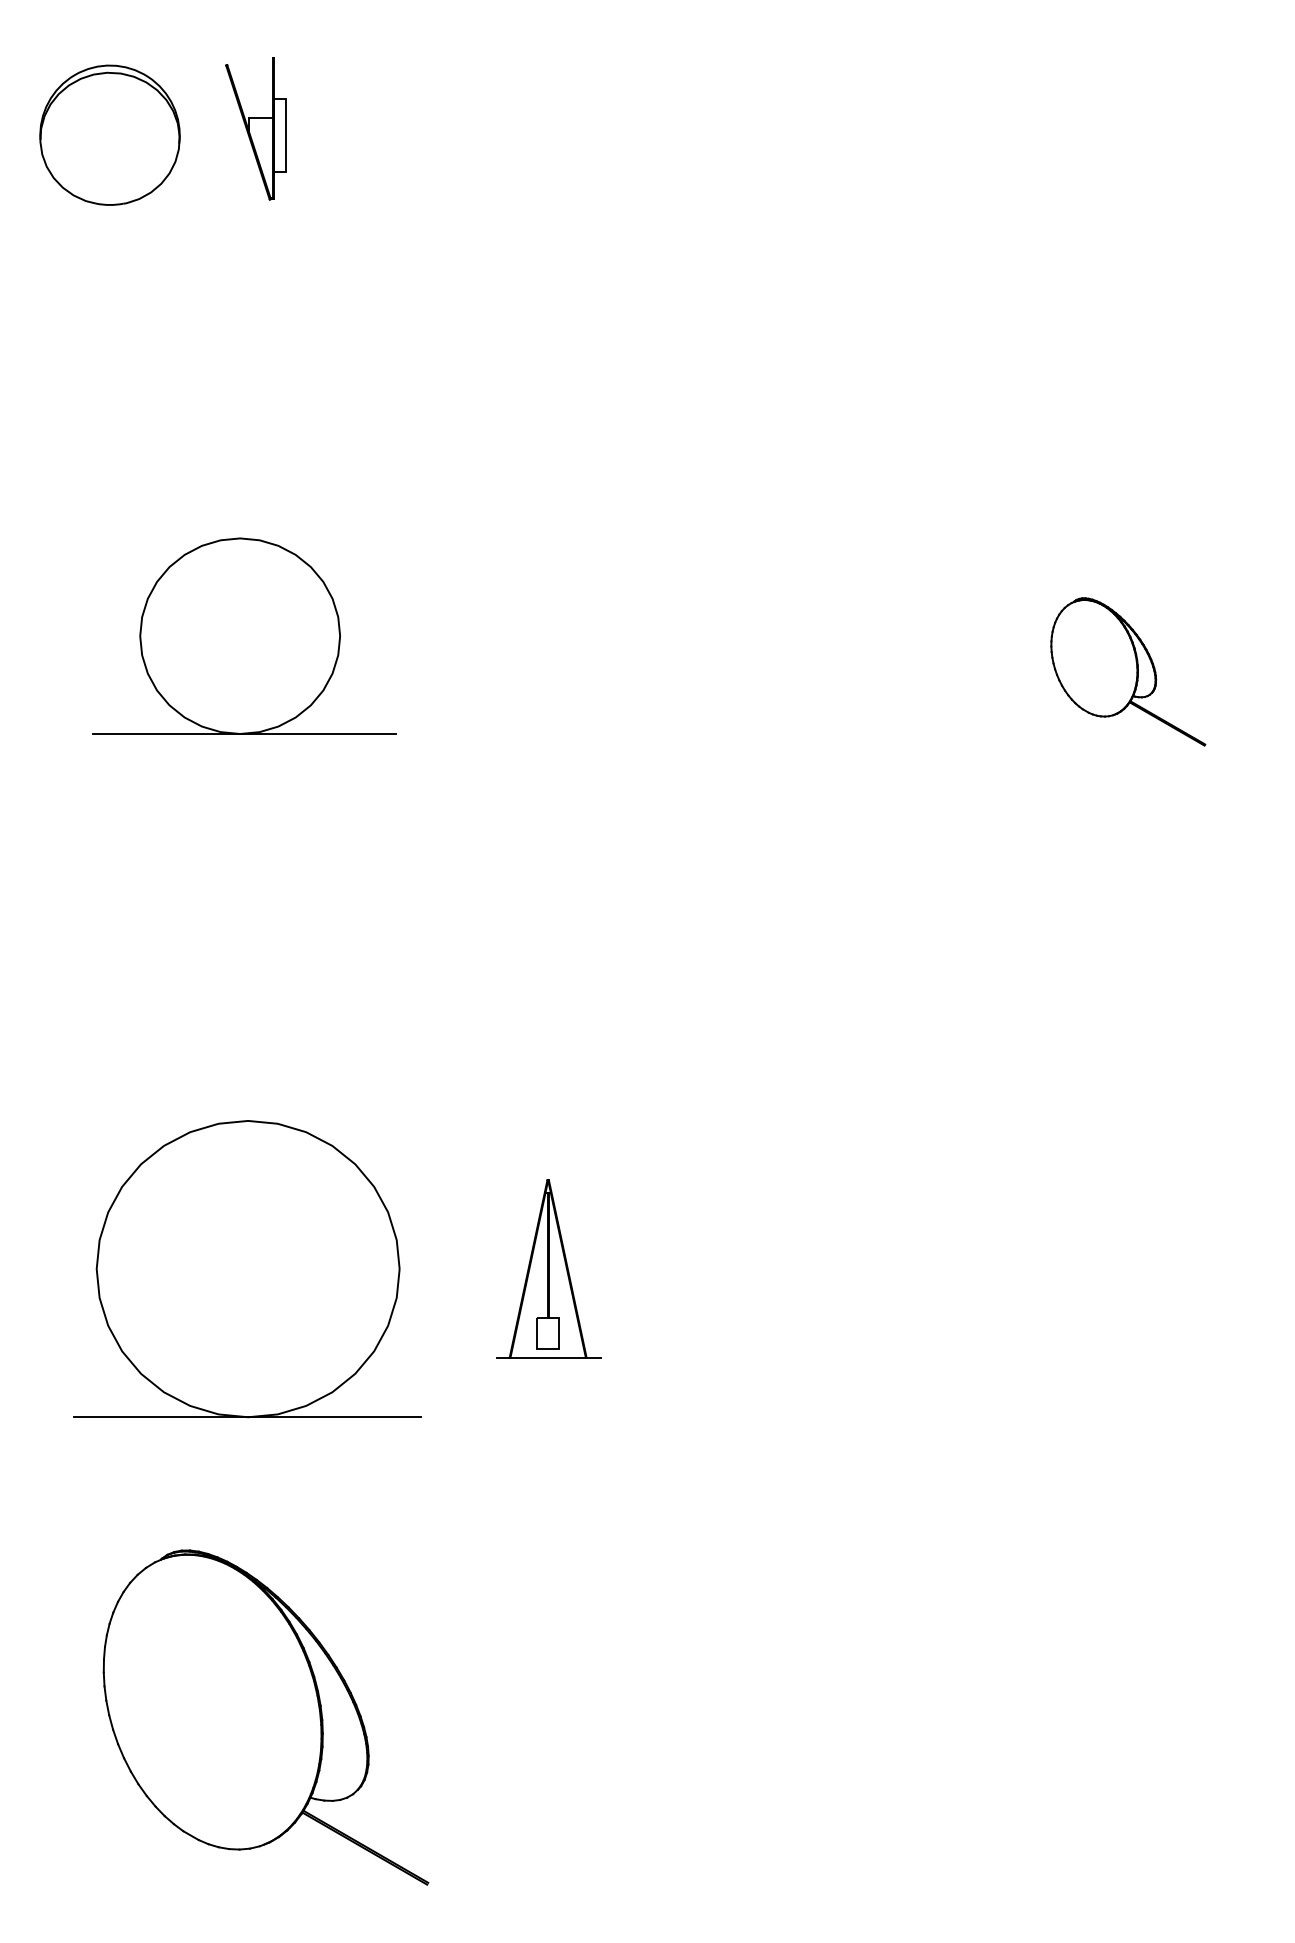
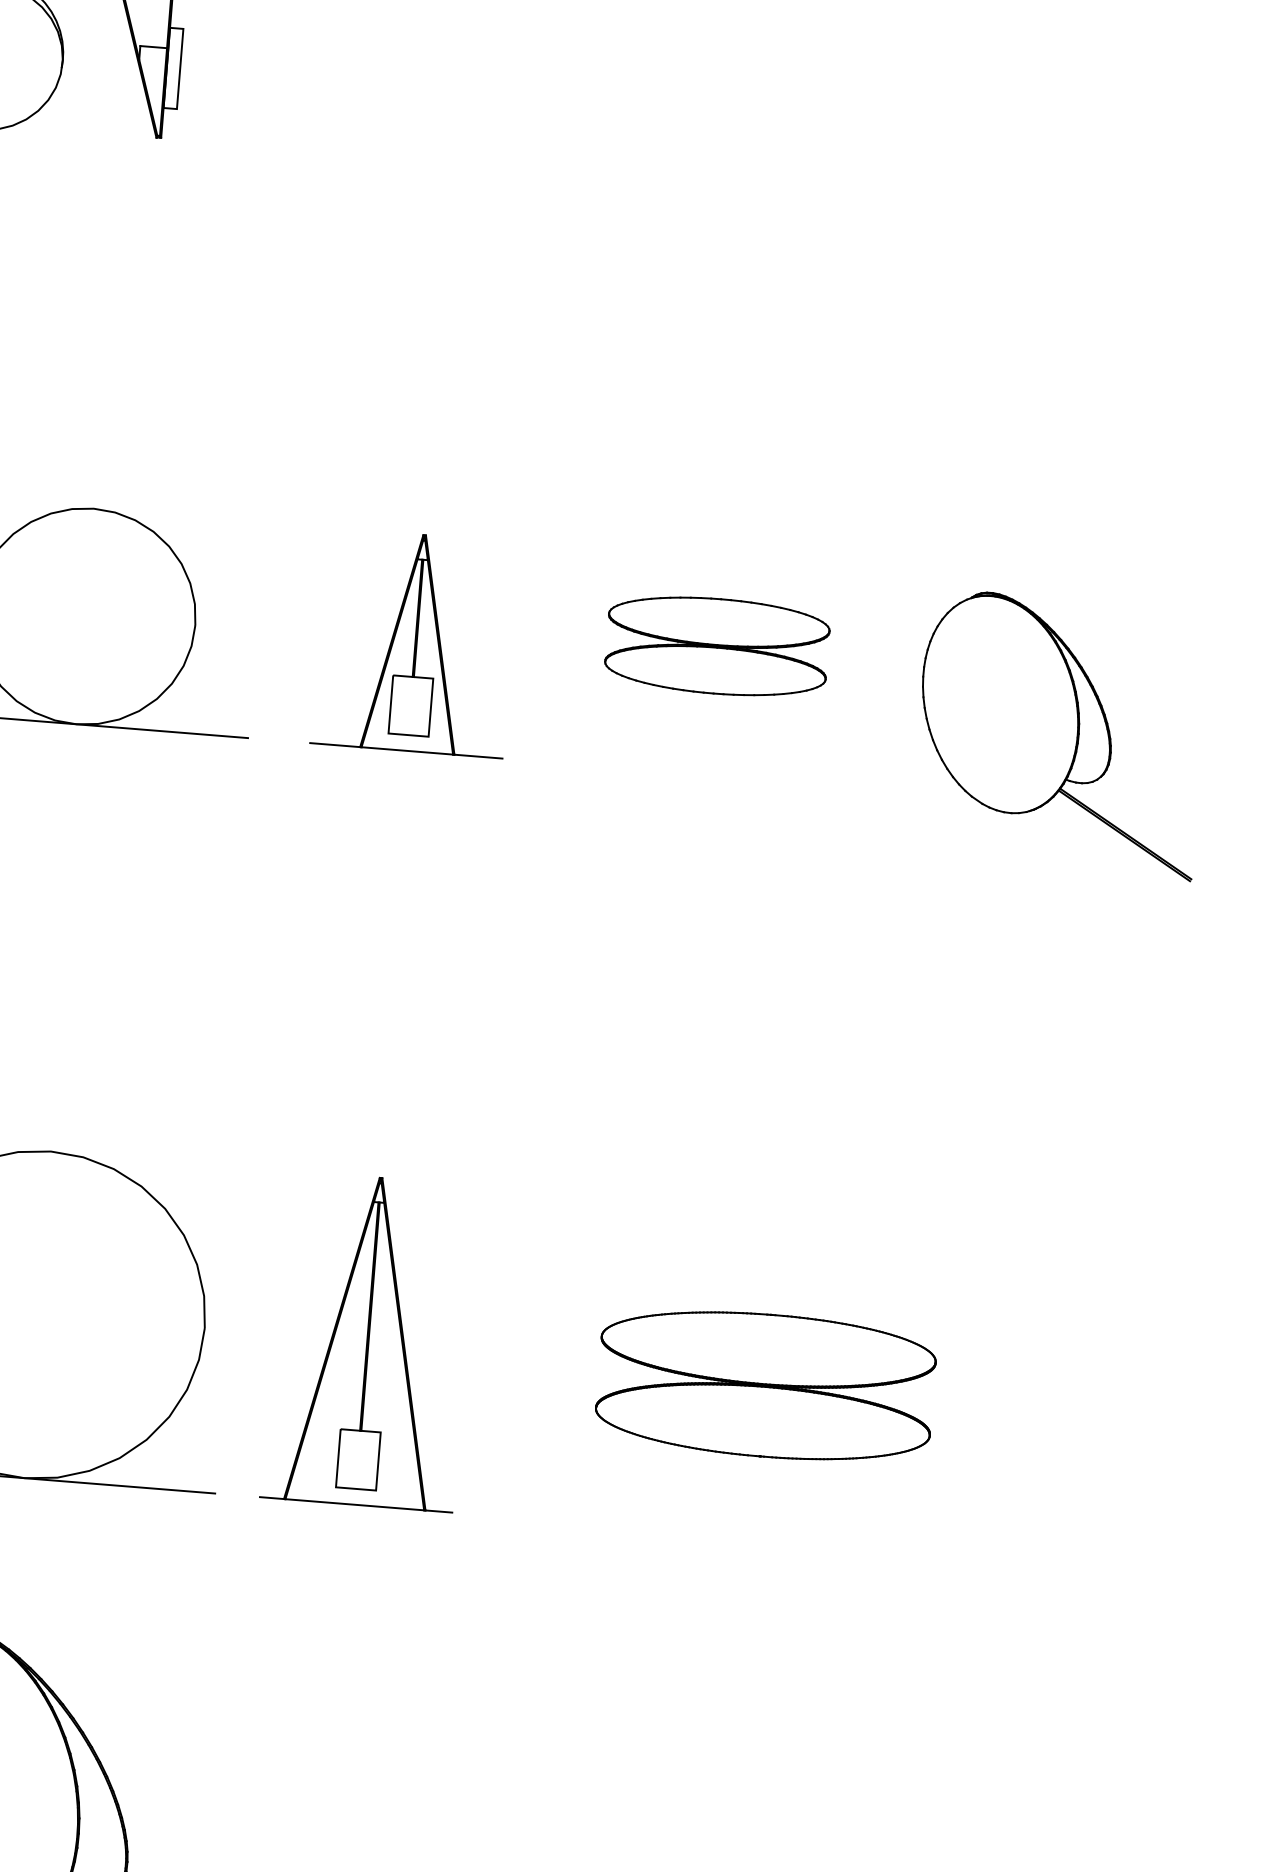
part: (812, 616) -> (717, 645), added
part: (539, 635) -> (415, 642), added
part: (1128, 671) -> (1061, 734), size x1.67
part: (548, 1268) -> (368, 1340), size x1.67
part: (909, 1280) -> (765, 1386), added

